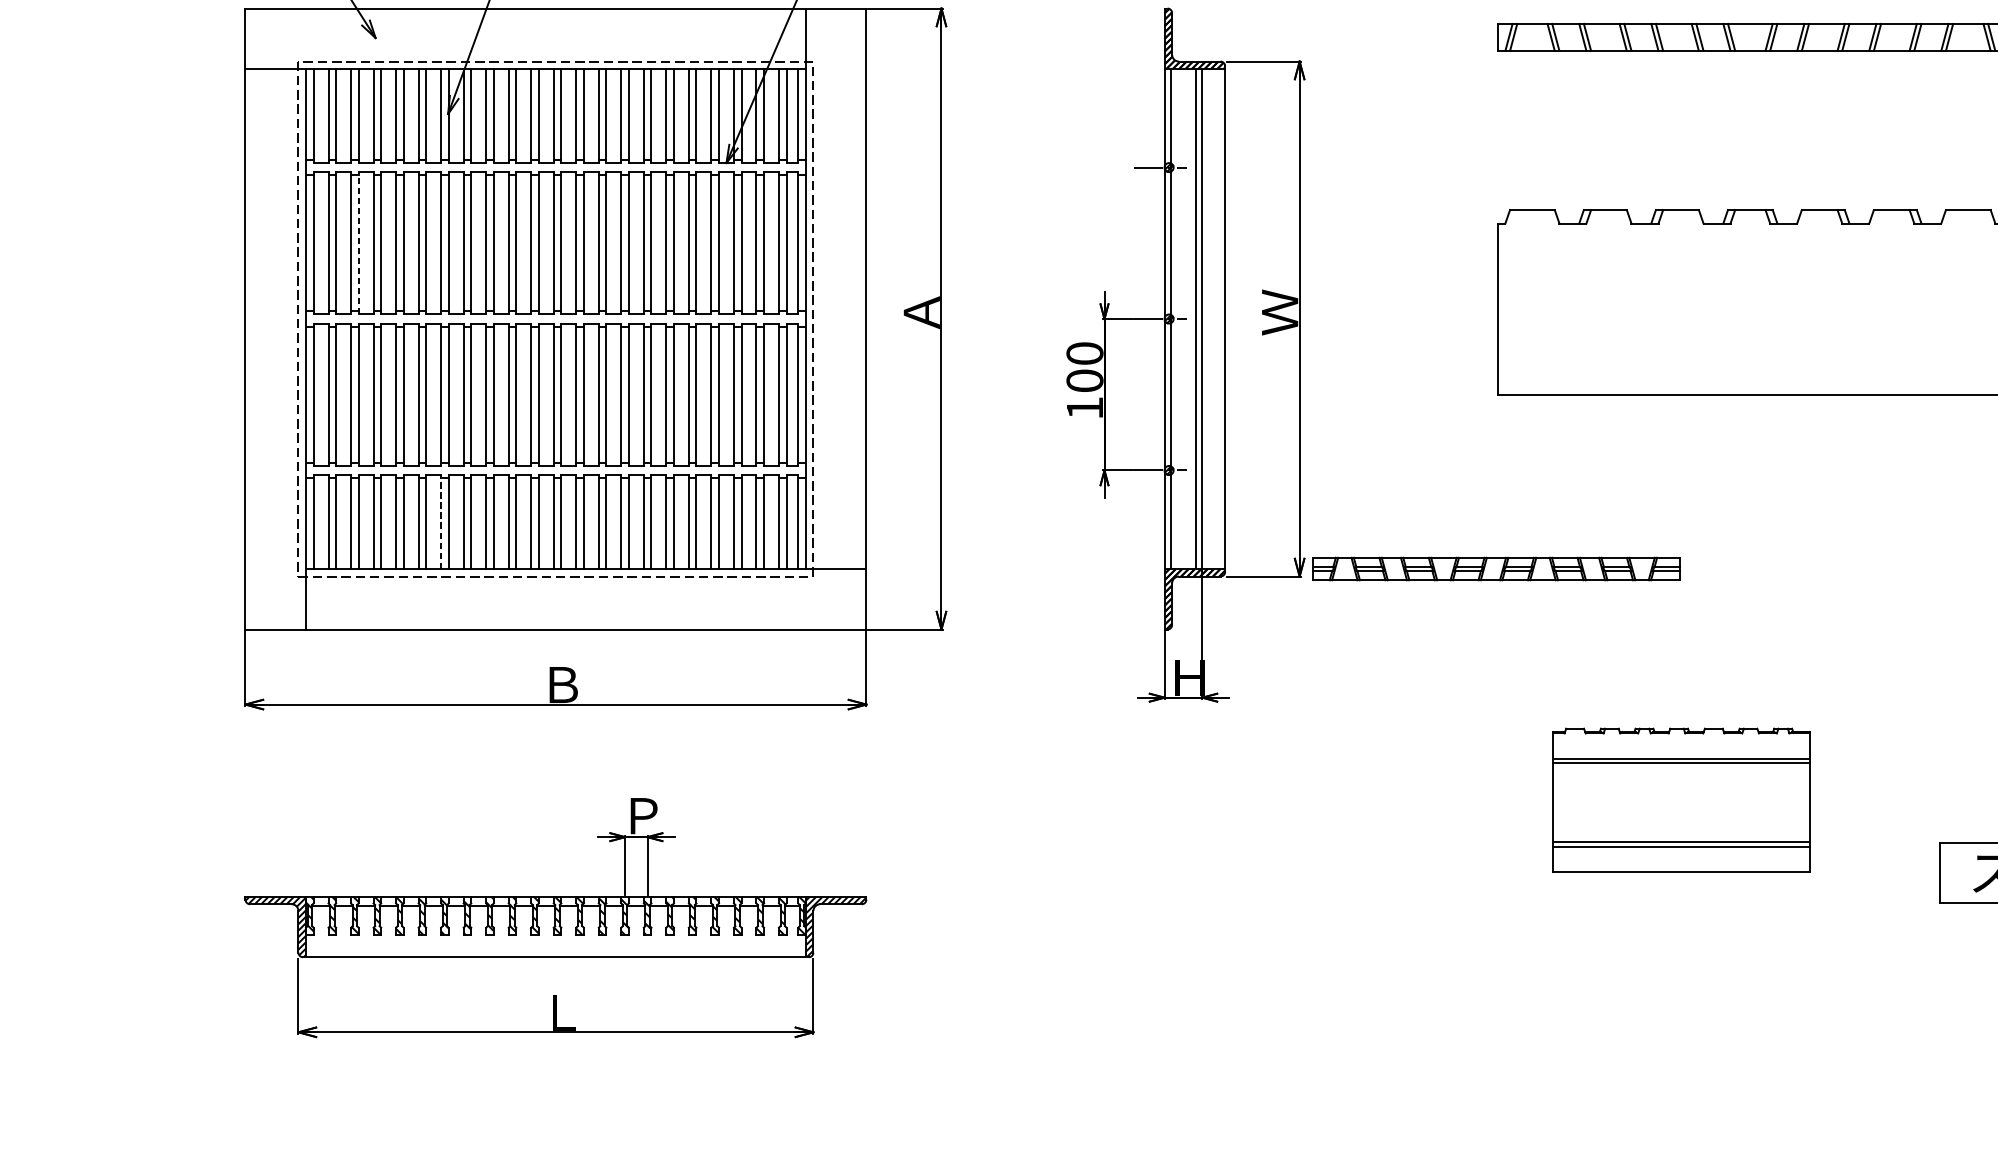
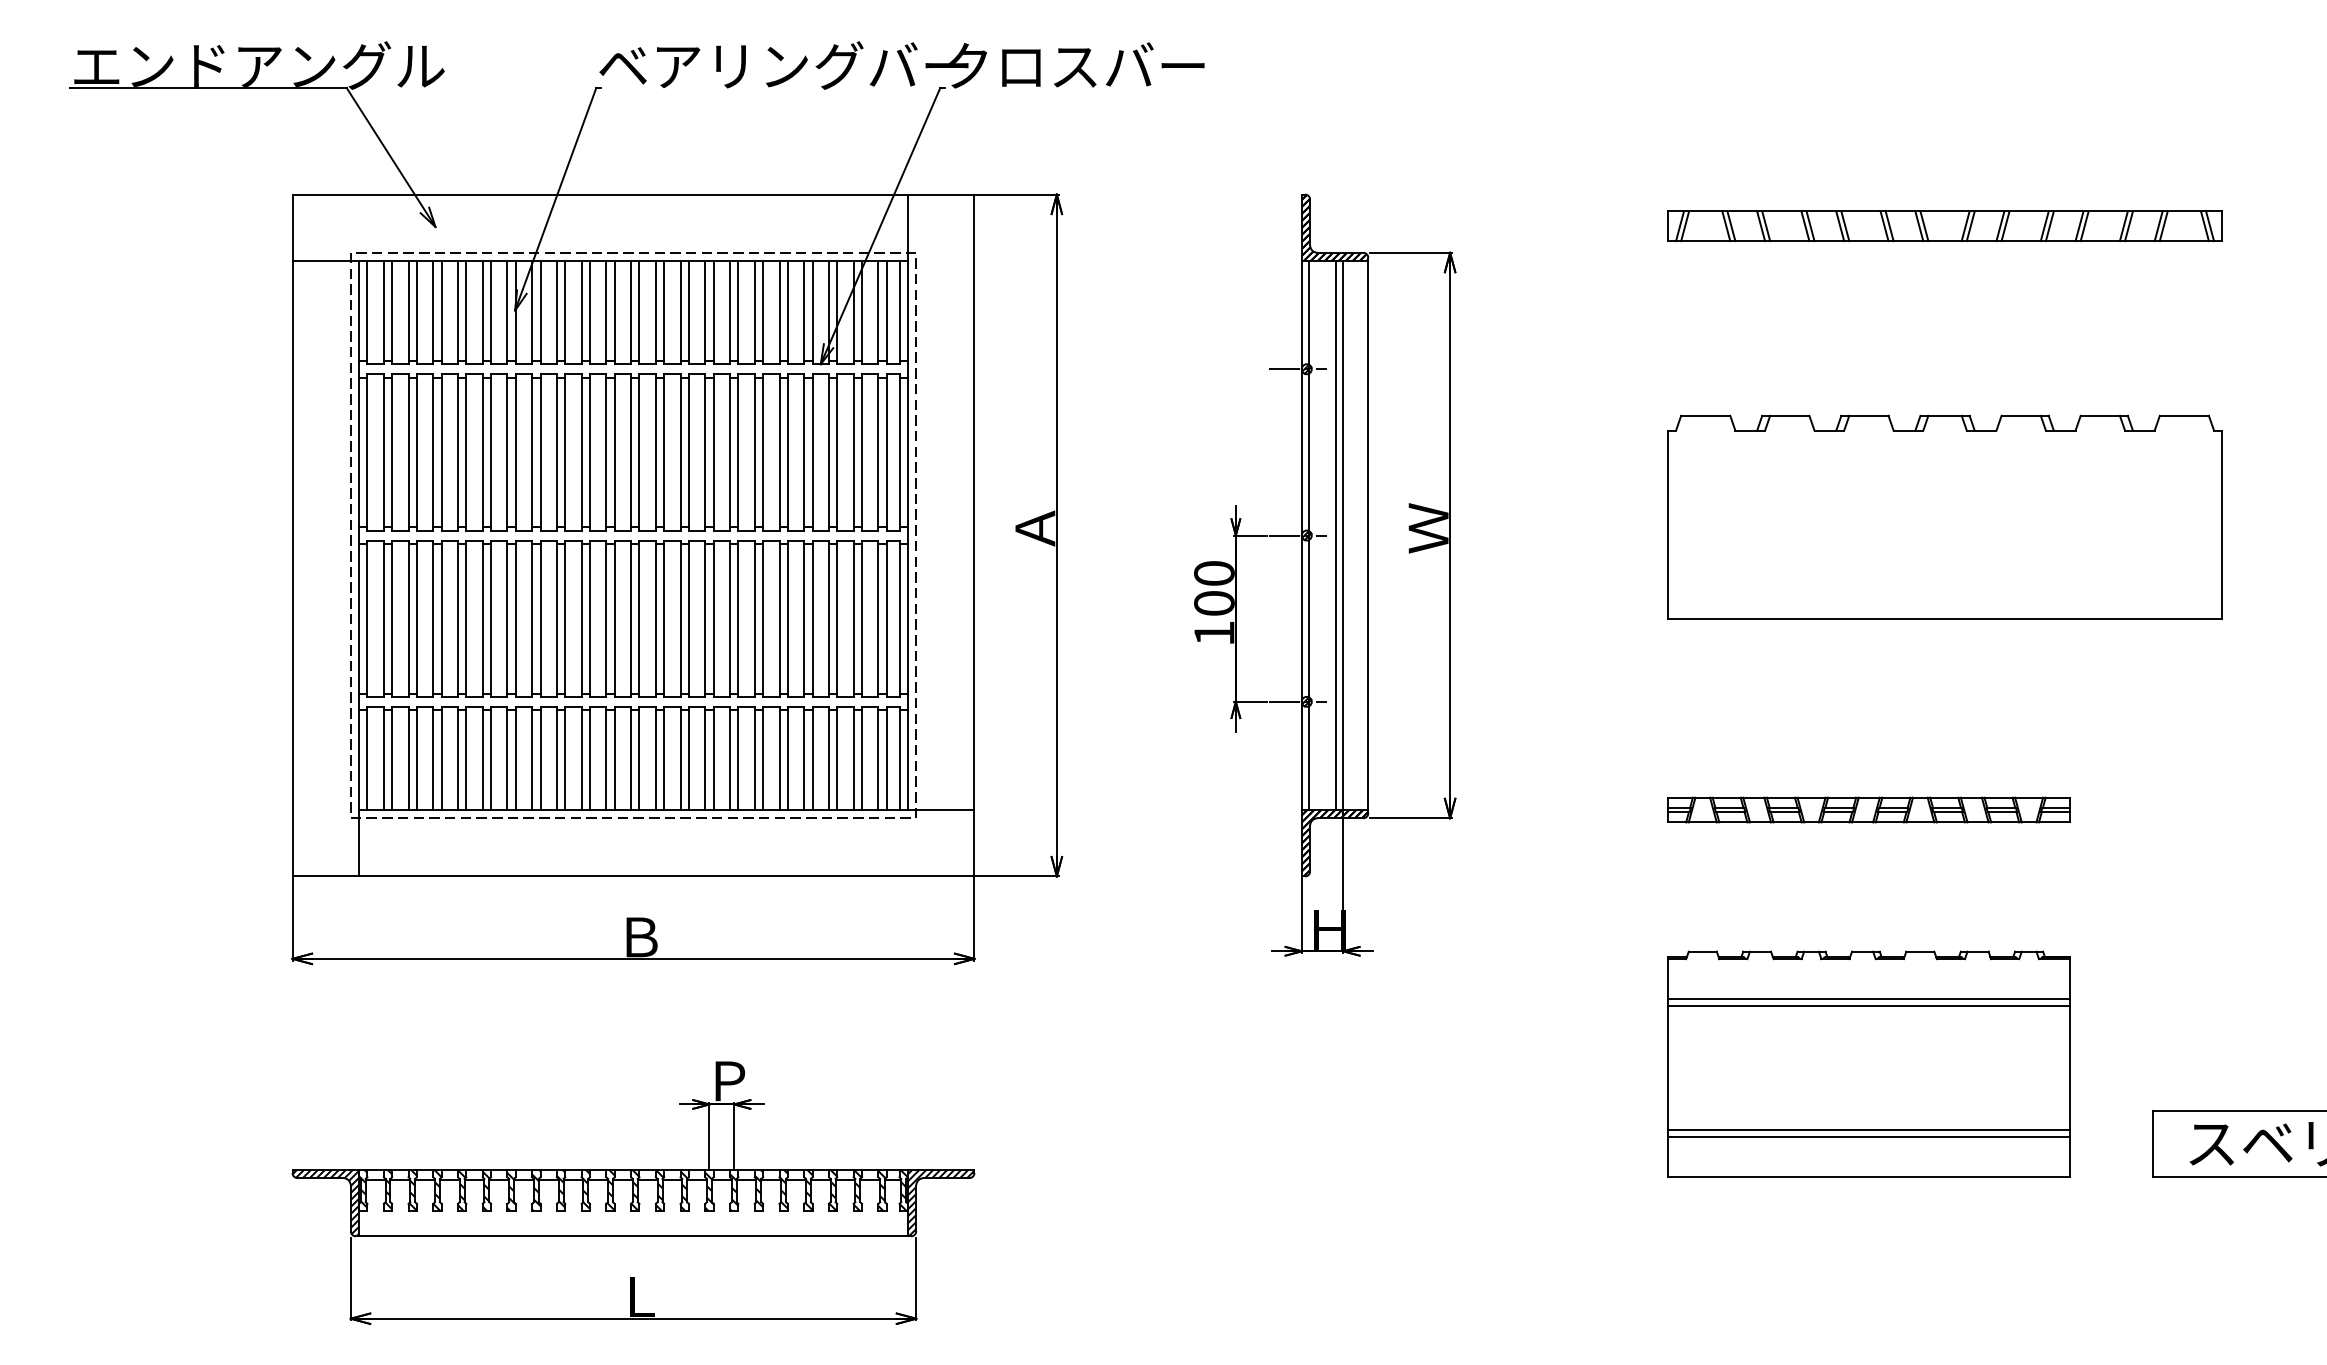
line: (358, 242) -> (416, 451), dashed -> solid
line: (441, 522) -> (507, 758), dashed -> solid
part: (1495, 568) -> (1868, 809), moved
part: (1680, 799) -> (1868, 1063), size x1.43

